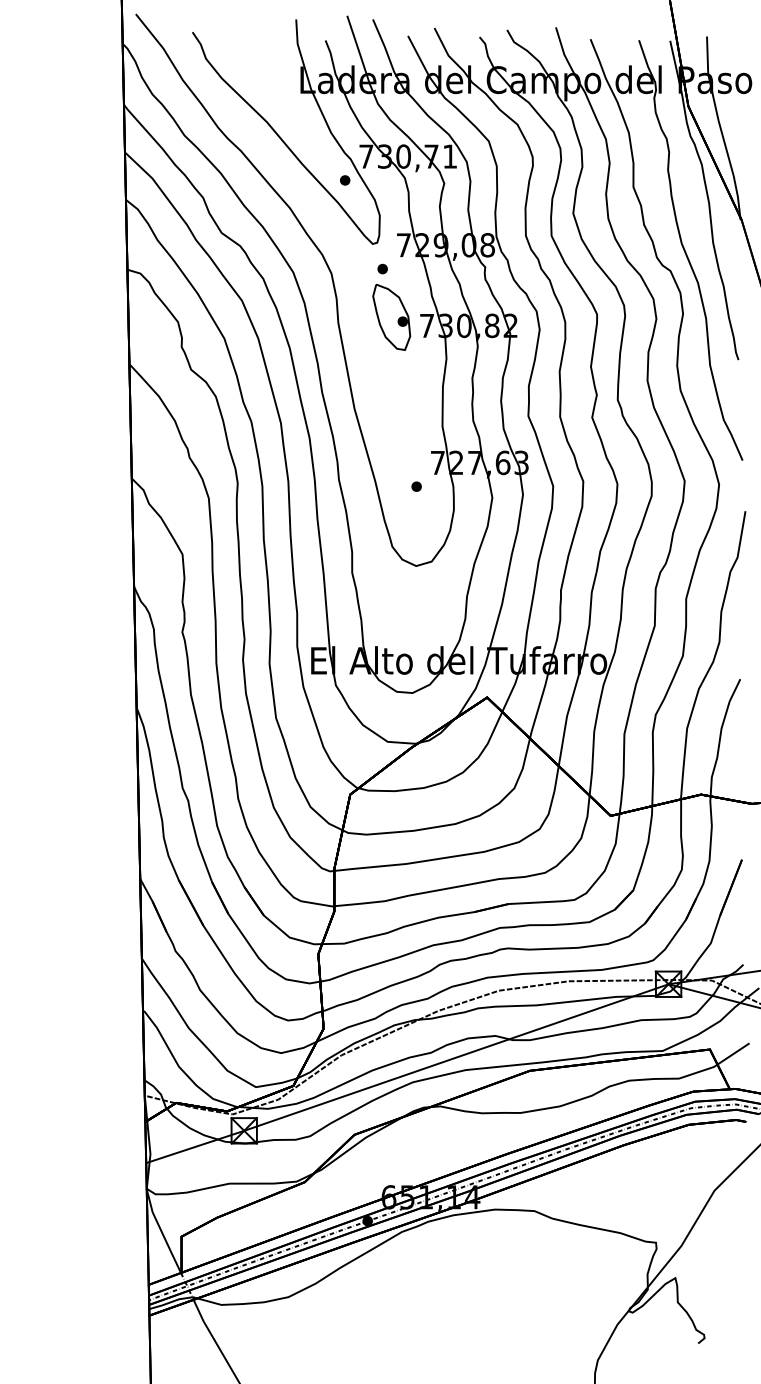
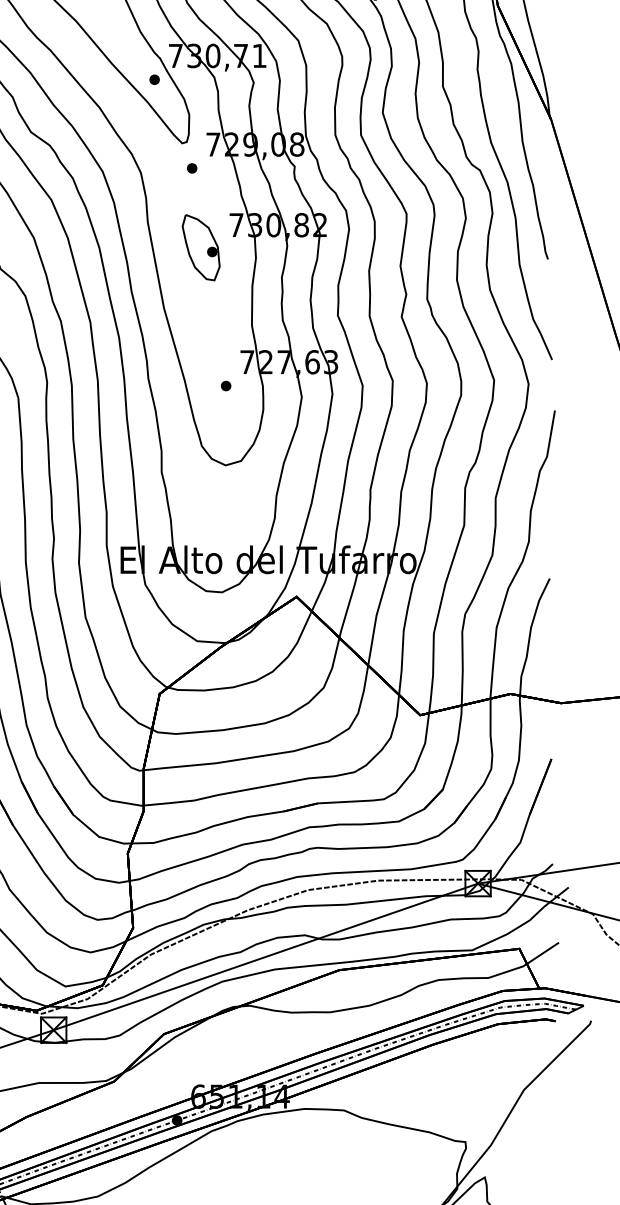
part: (391, 317) -> (200, 247), moved

